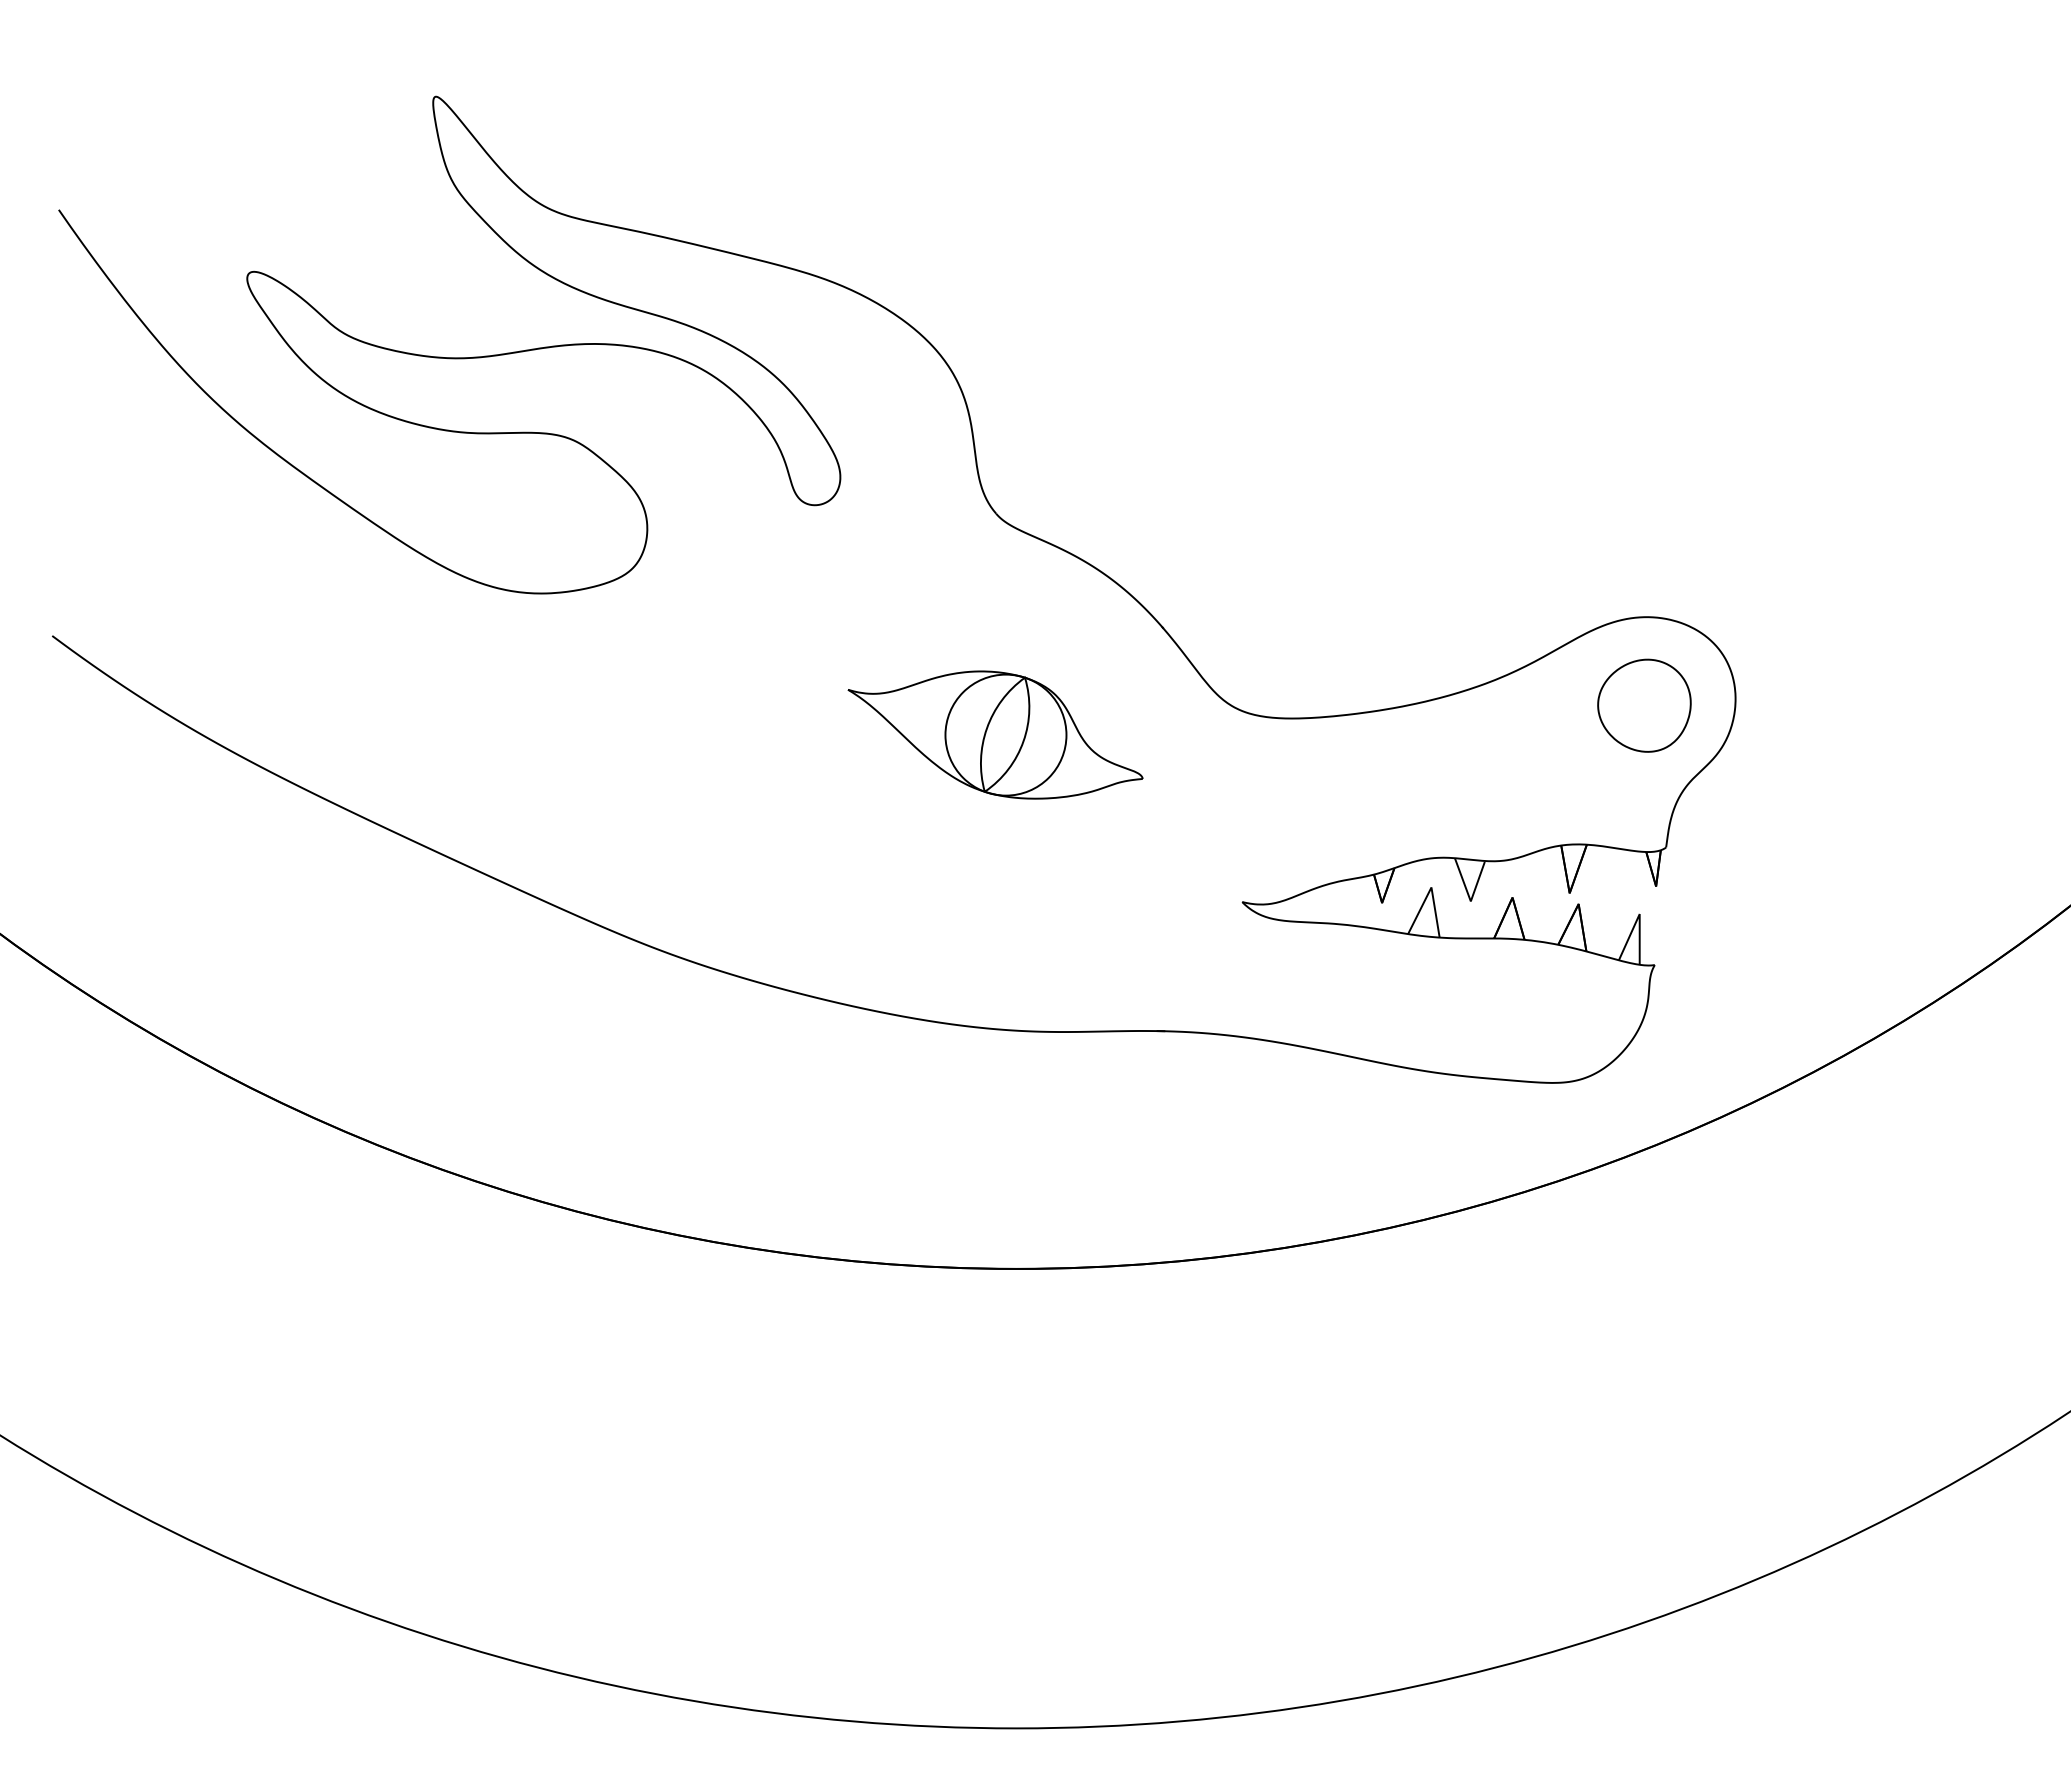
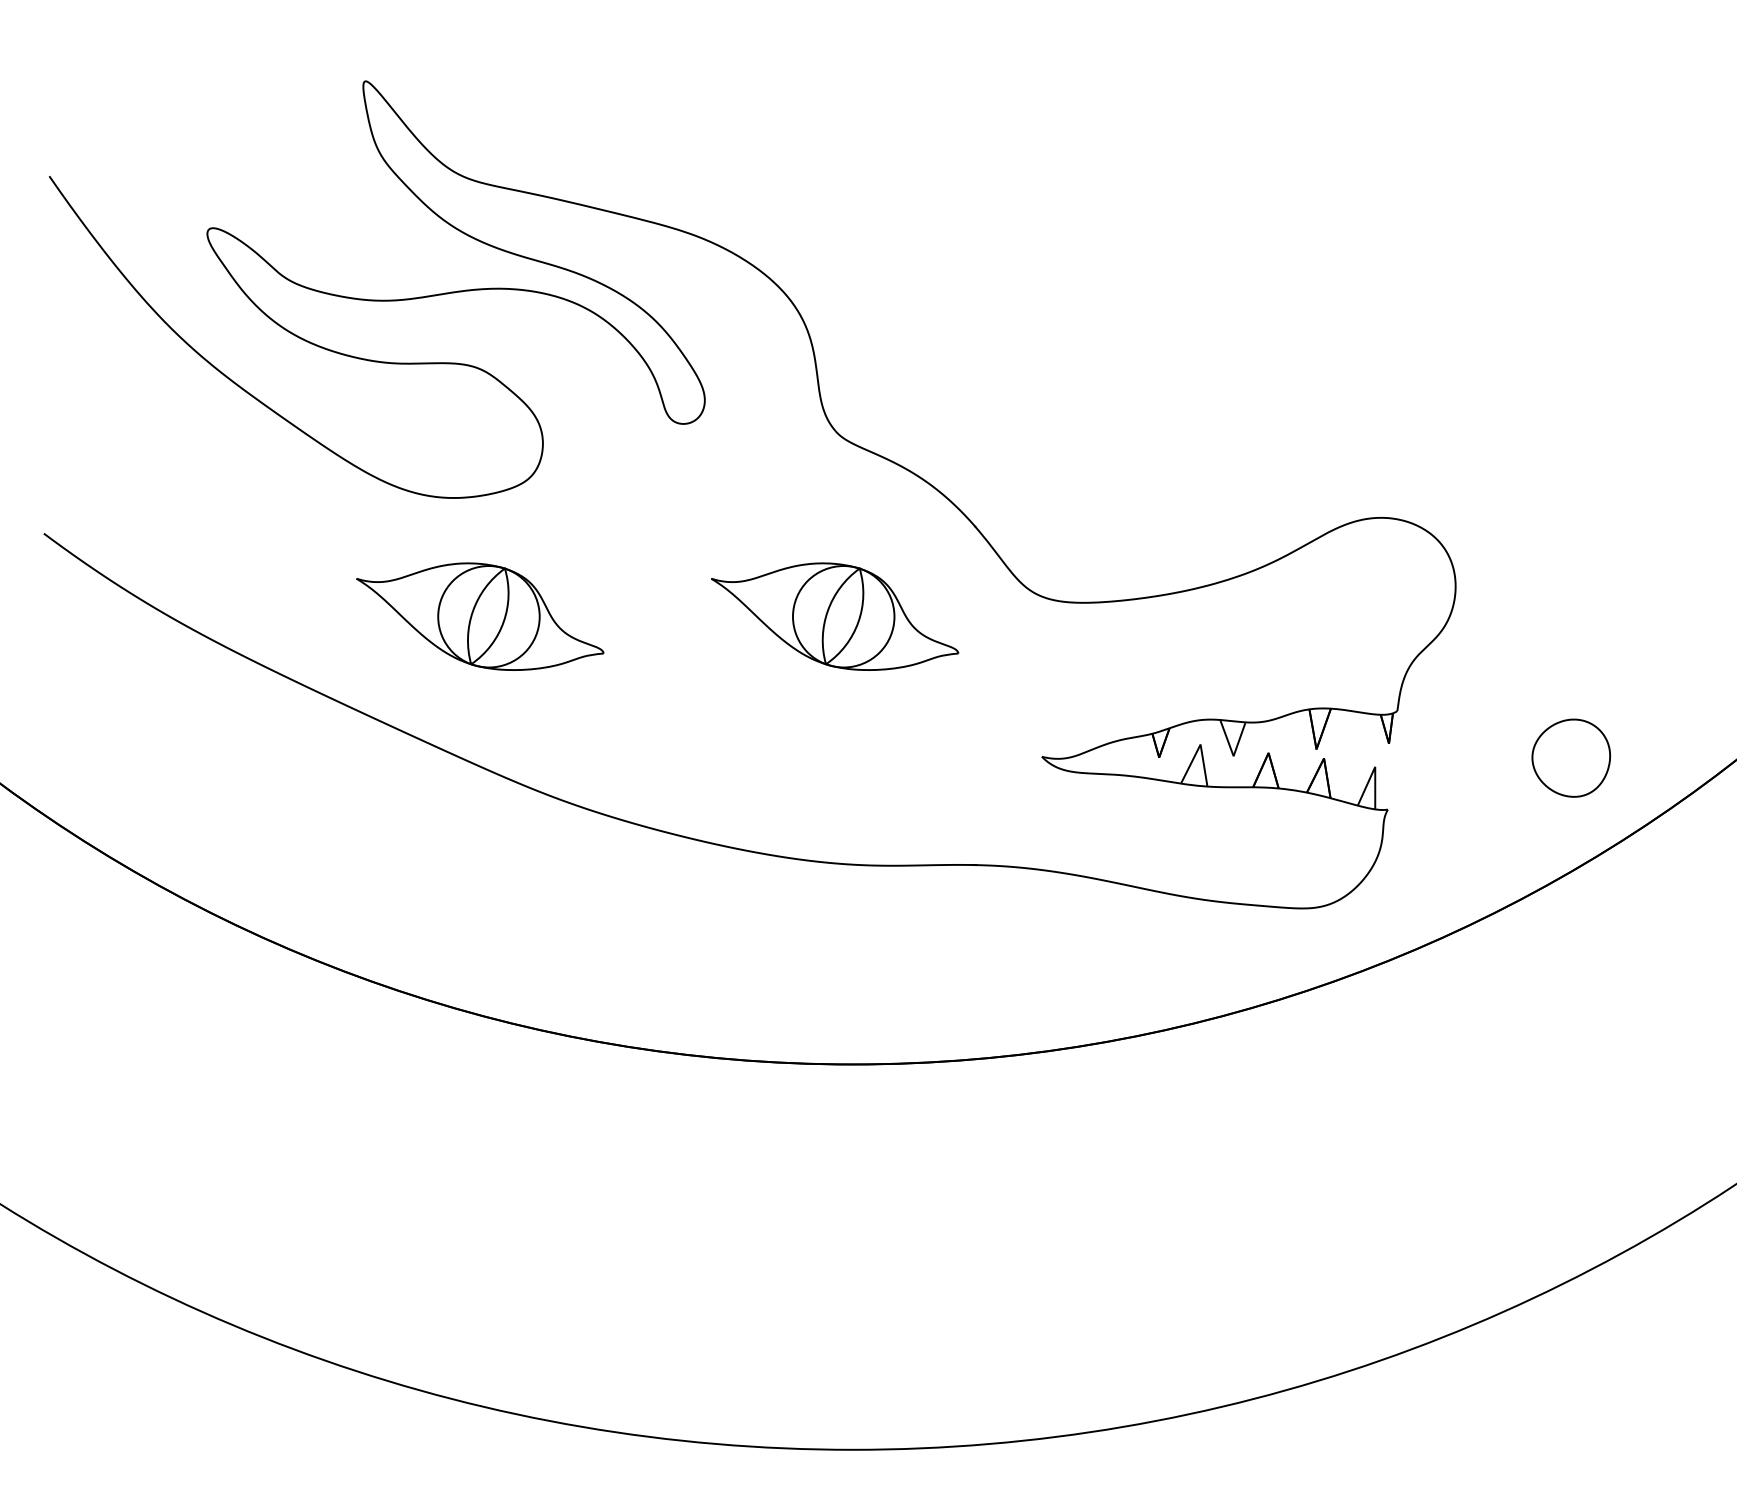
part: (1644, 705) -> (1571, 757), moved
part: (572, 734) -> (480, 616), added

